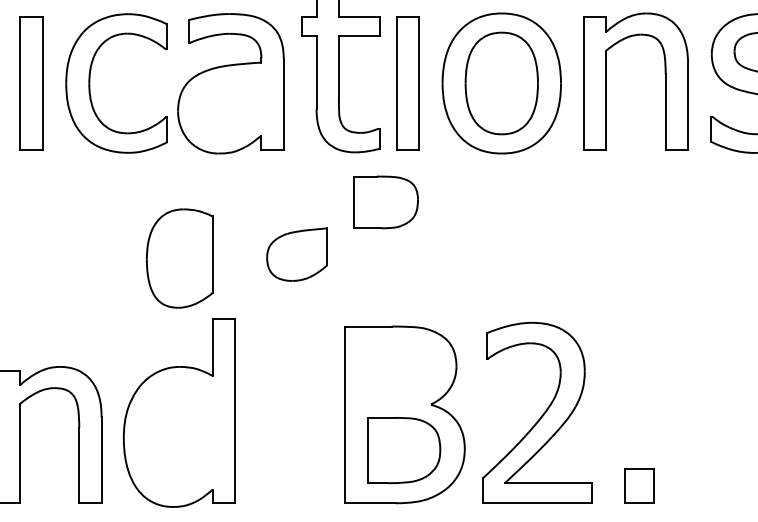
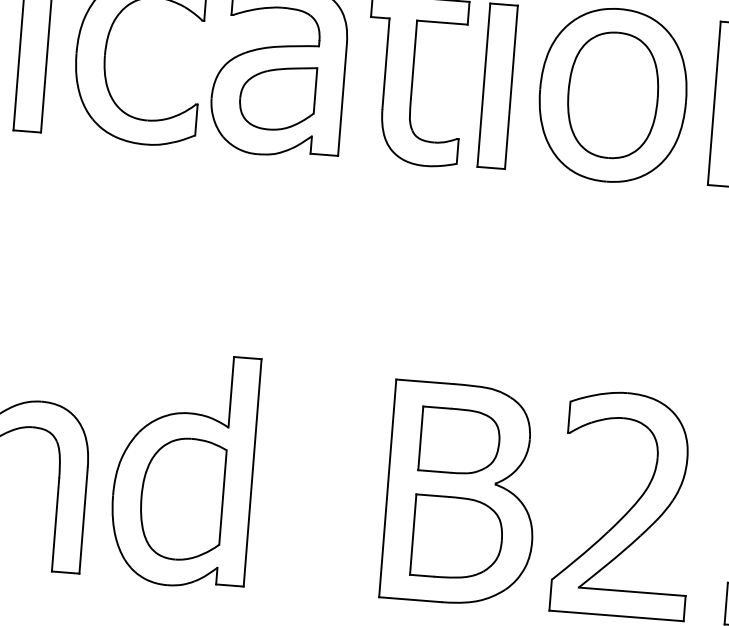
part: (385, 202) -> (459, 441), moved
part: (296, 254) -> (276, 97), moved
part: (179, 258) -> (181, 498), moved

